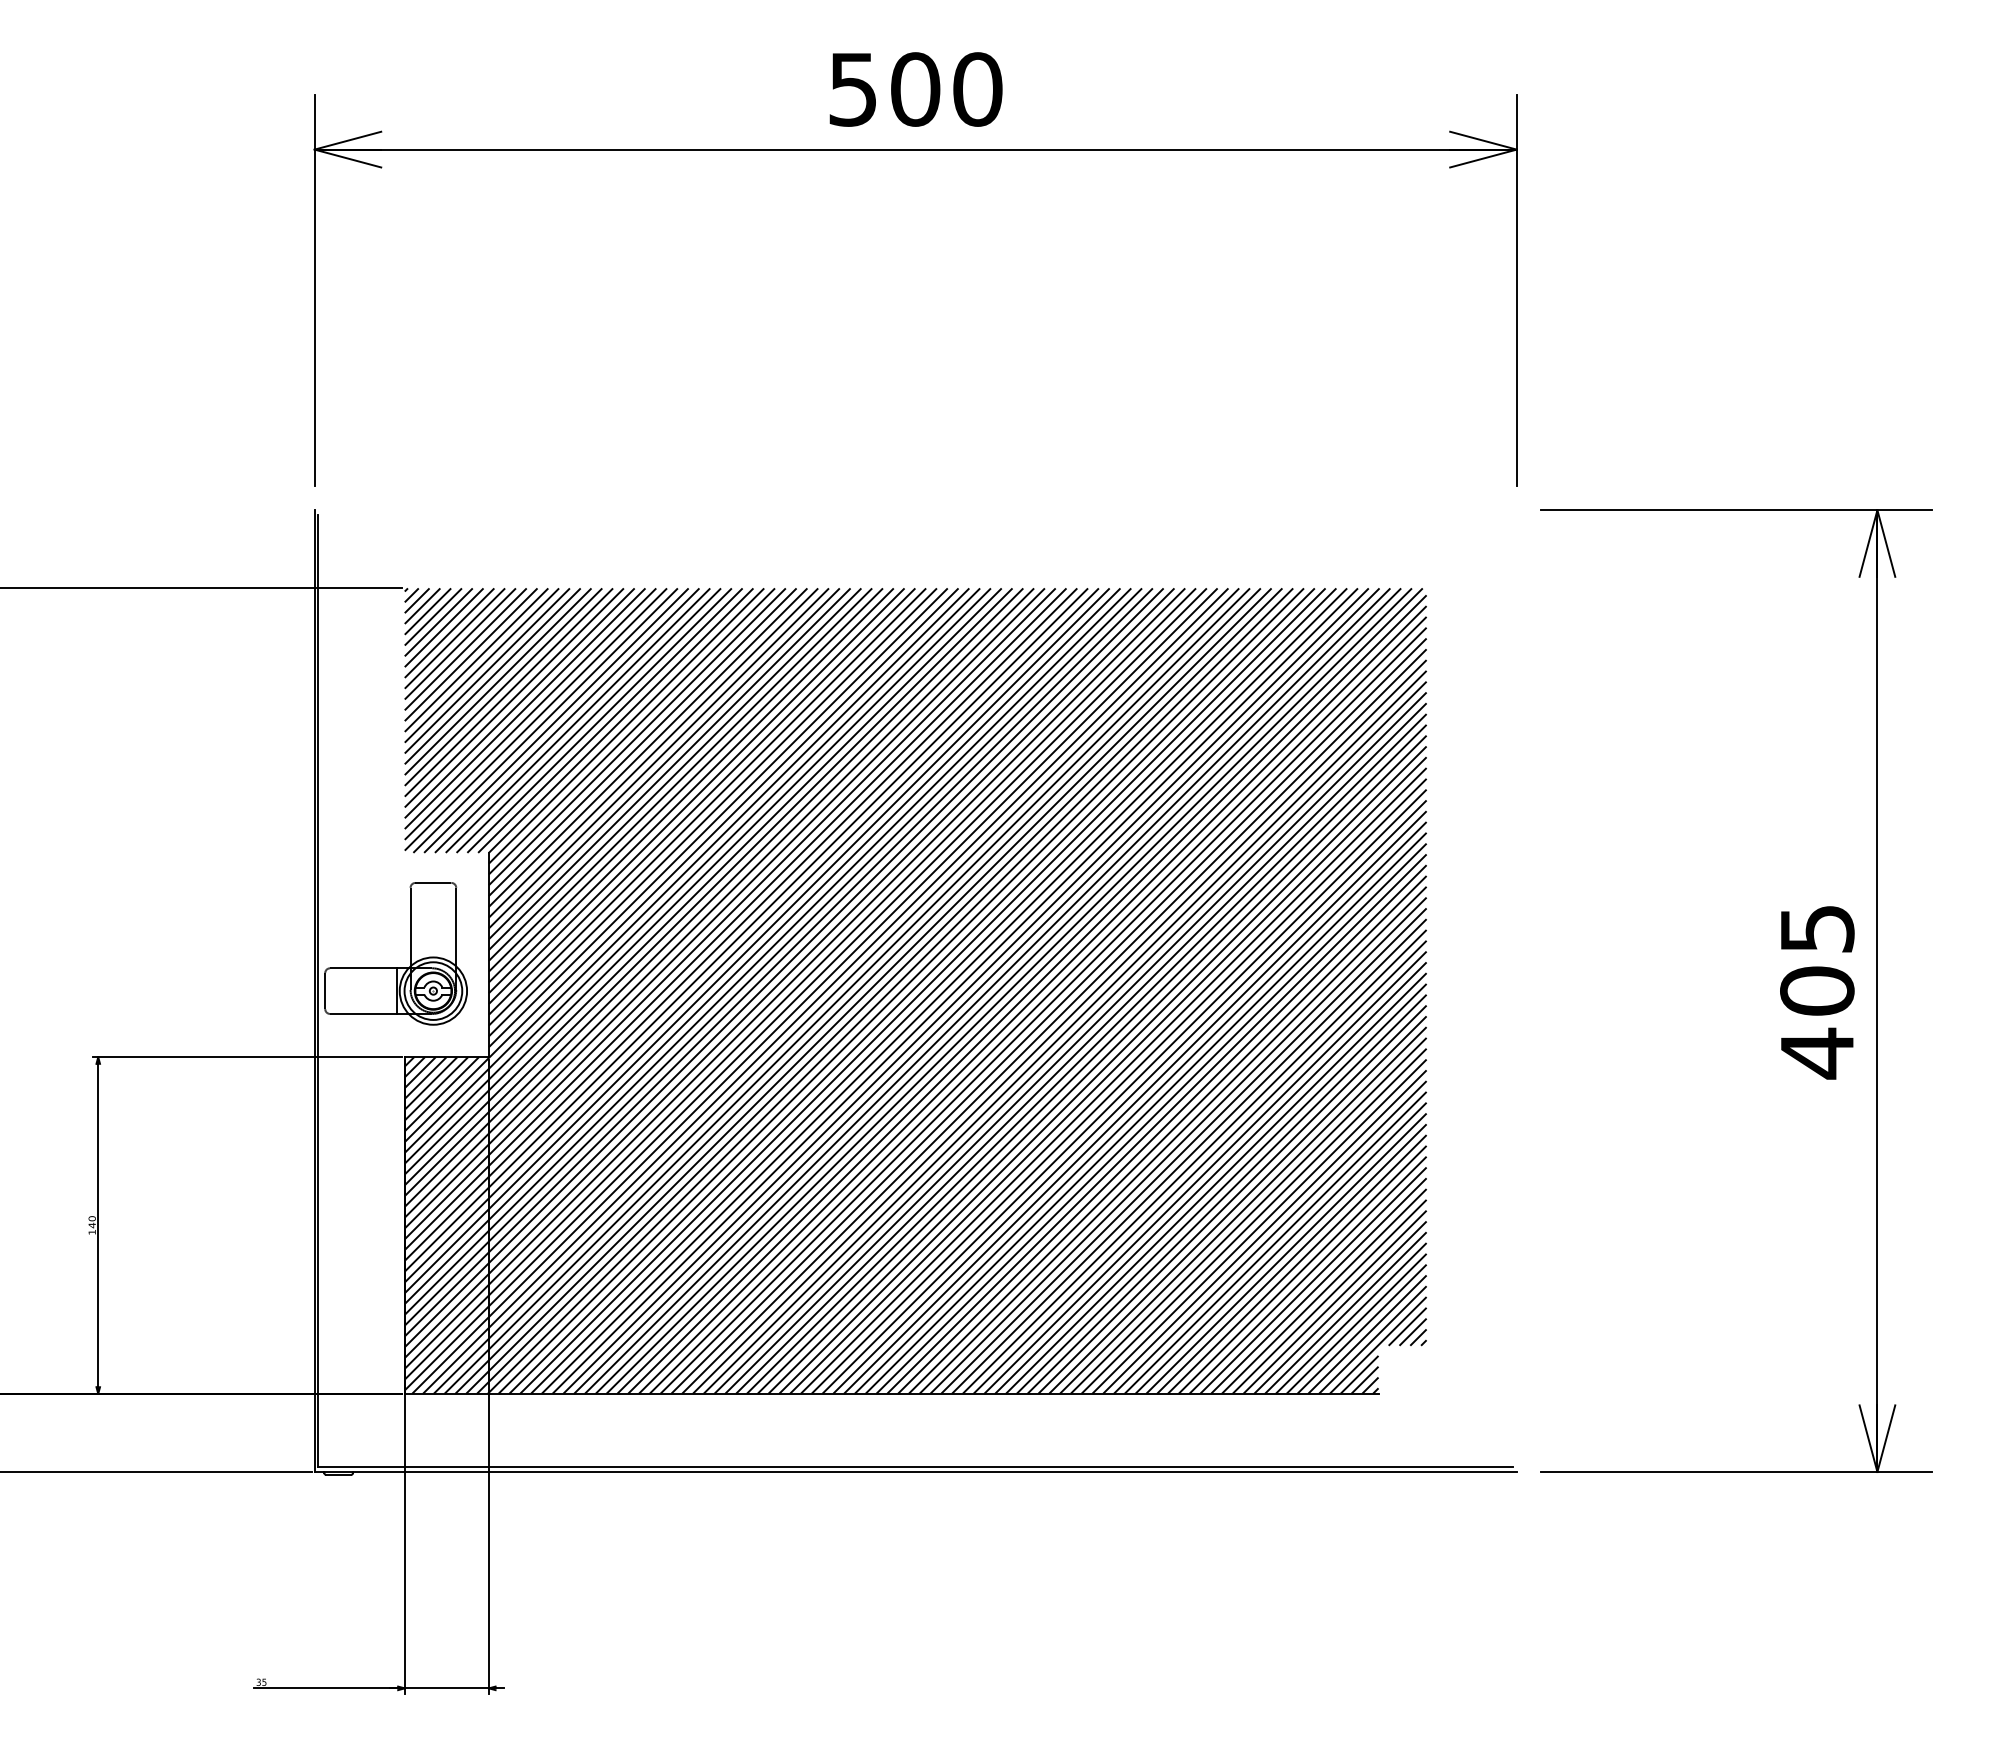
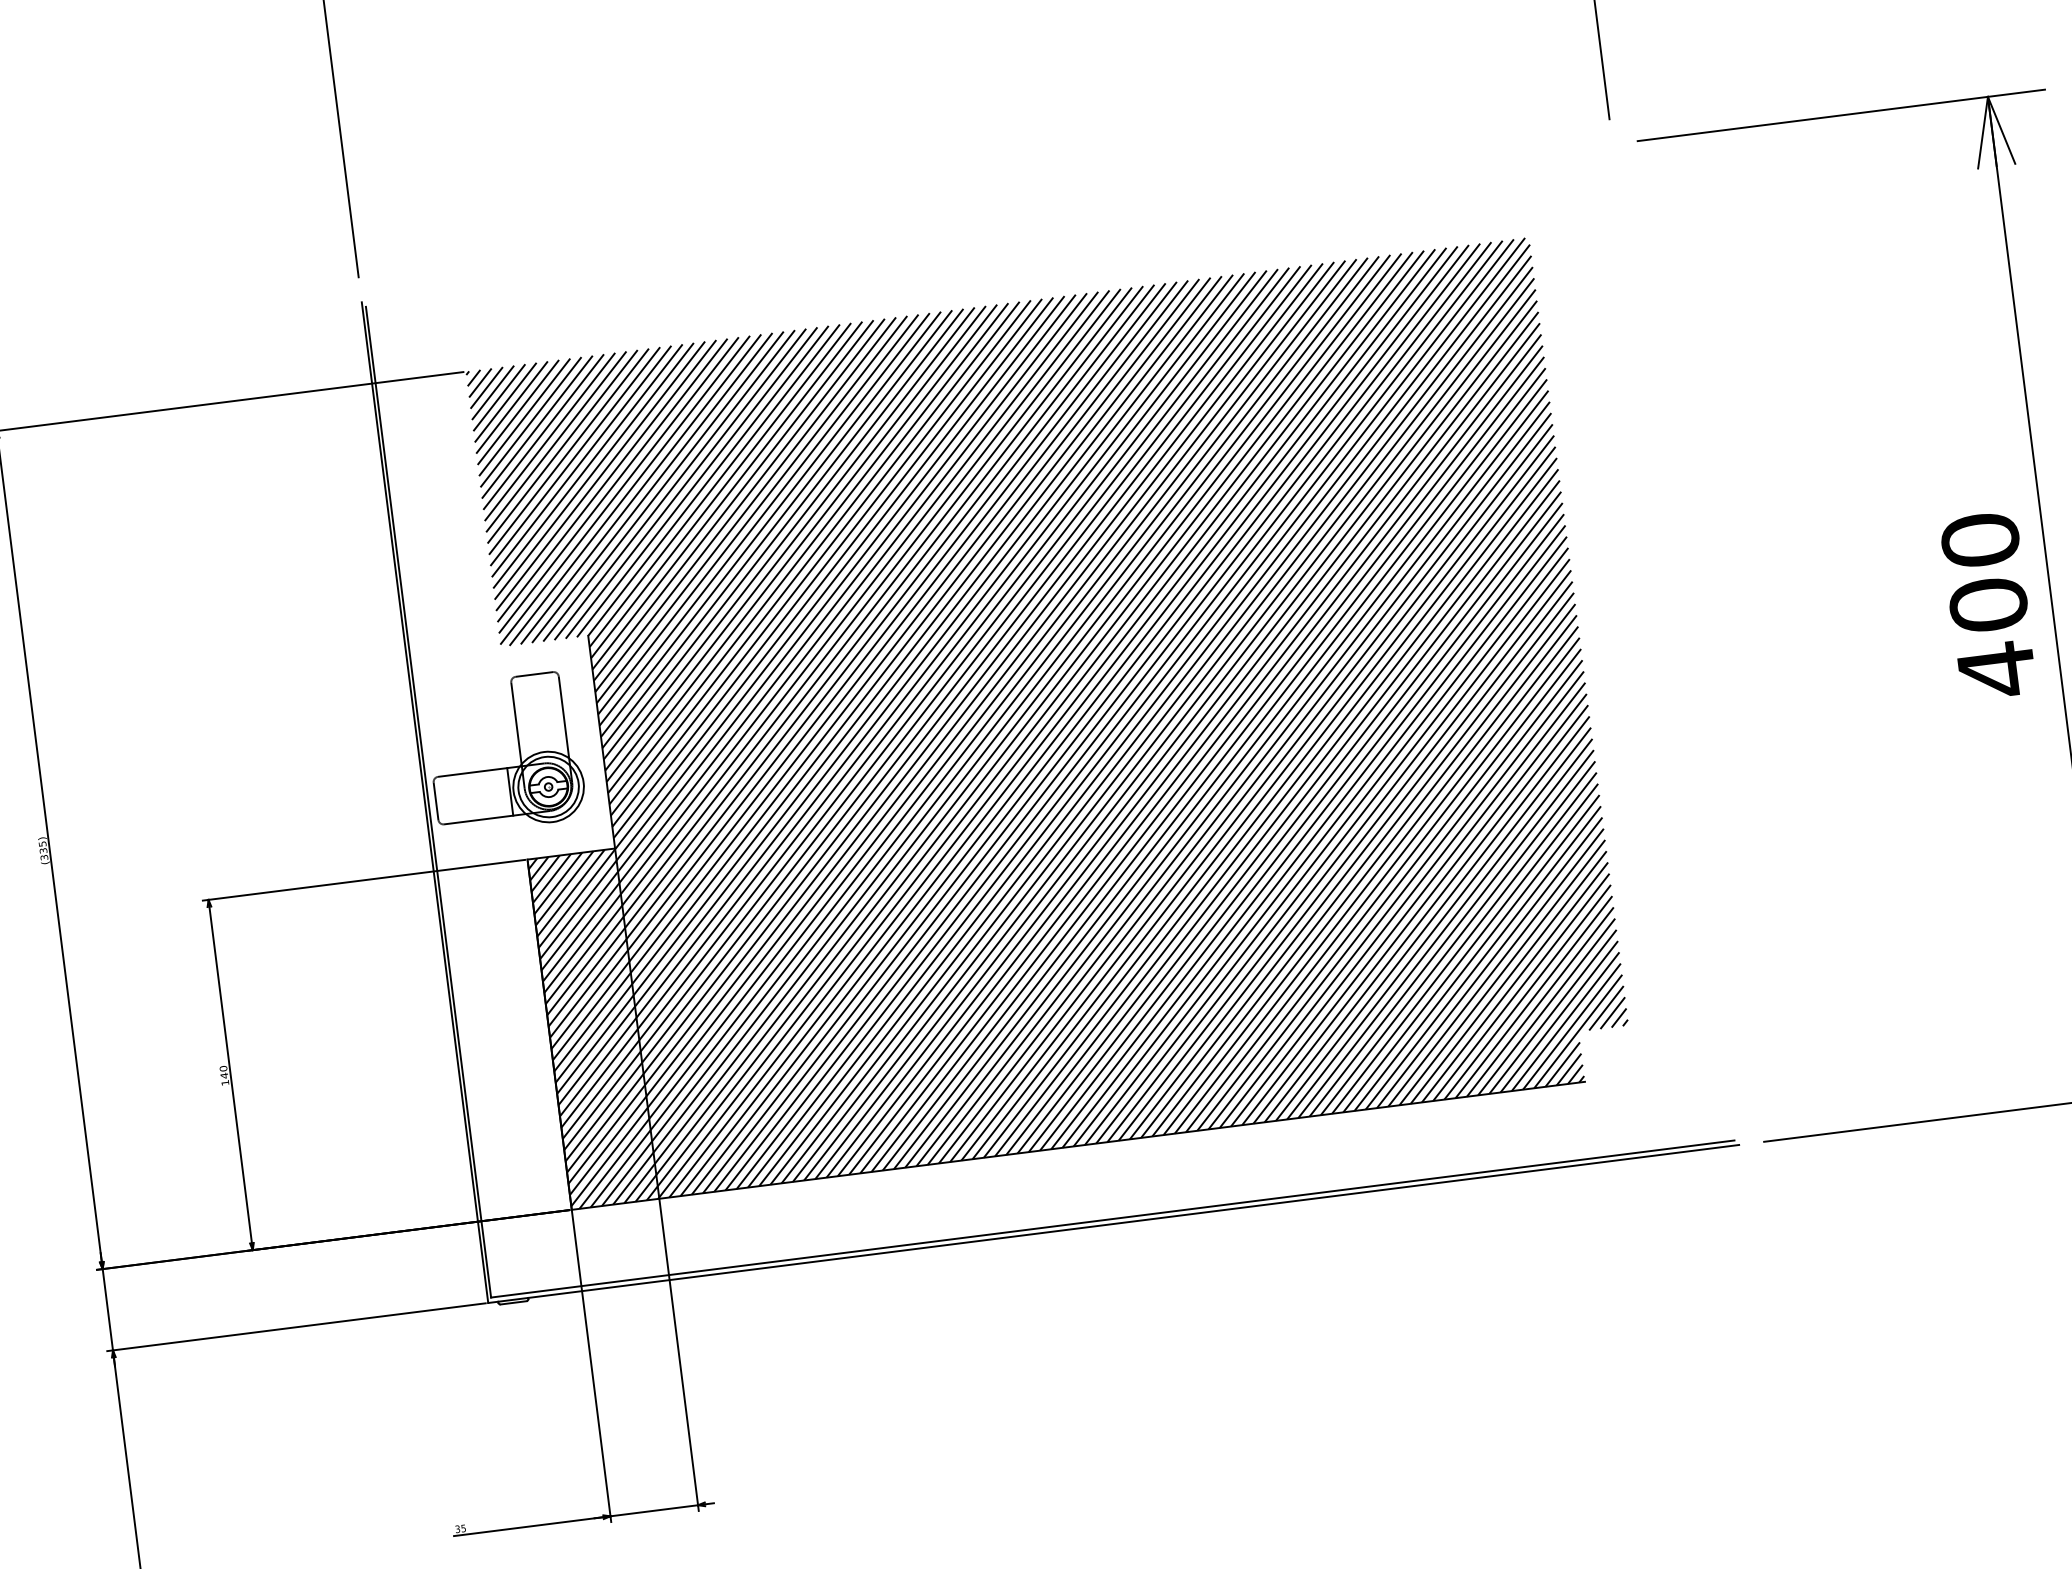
text: (1817, 928) -> (1980, 539), 405 -> 400

